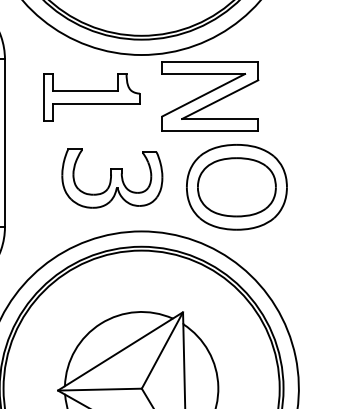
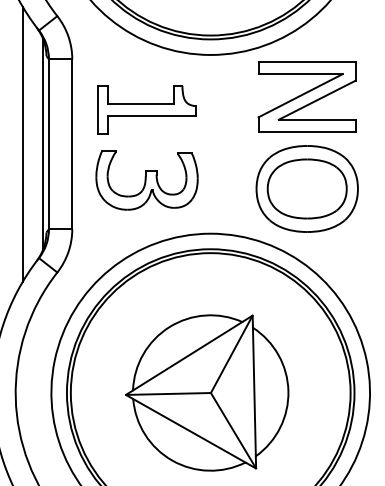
part: (209, 95) -> (306, 96), moved
part: (91, 96) -> (146, 109), moved
part: (111, 178) -> (146, 180), moved

